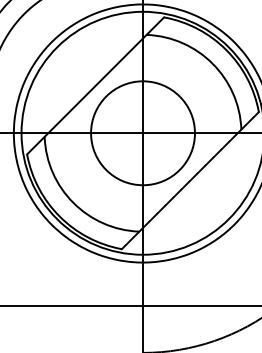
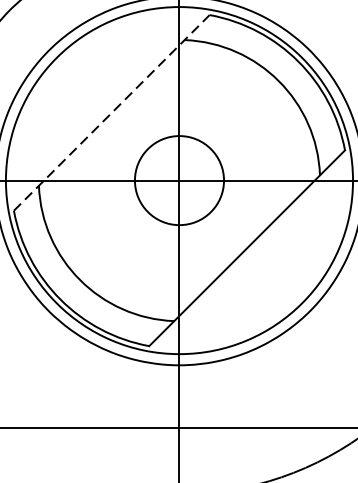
line: (95, 85) -> (111, 112), solid -> dashed
circle: (142, 133) -> (178, 180), size x0.6

